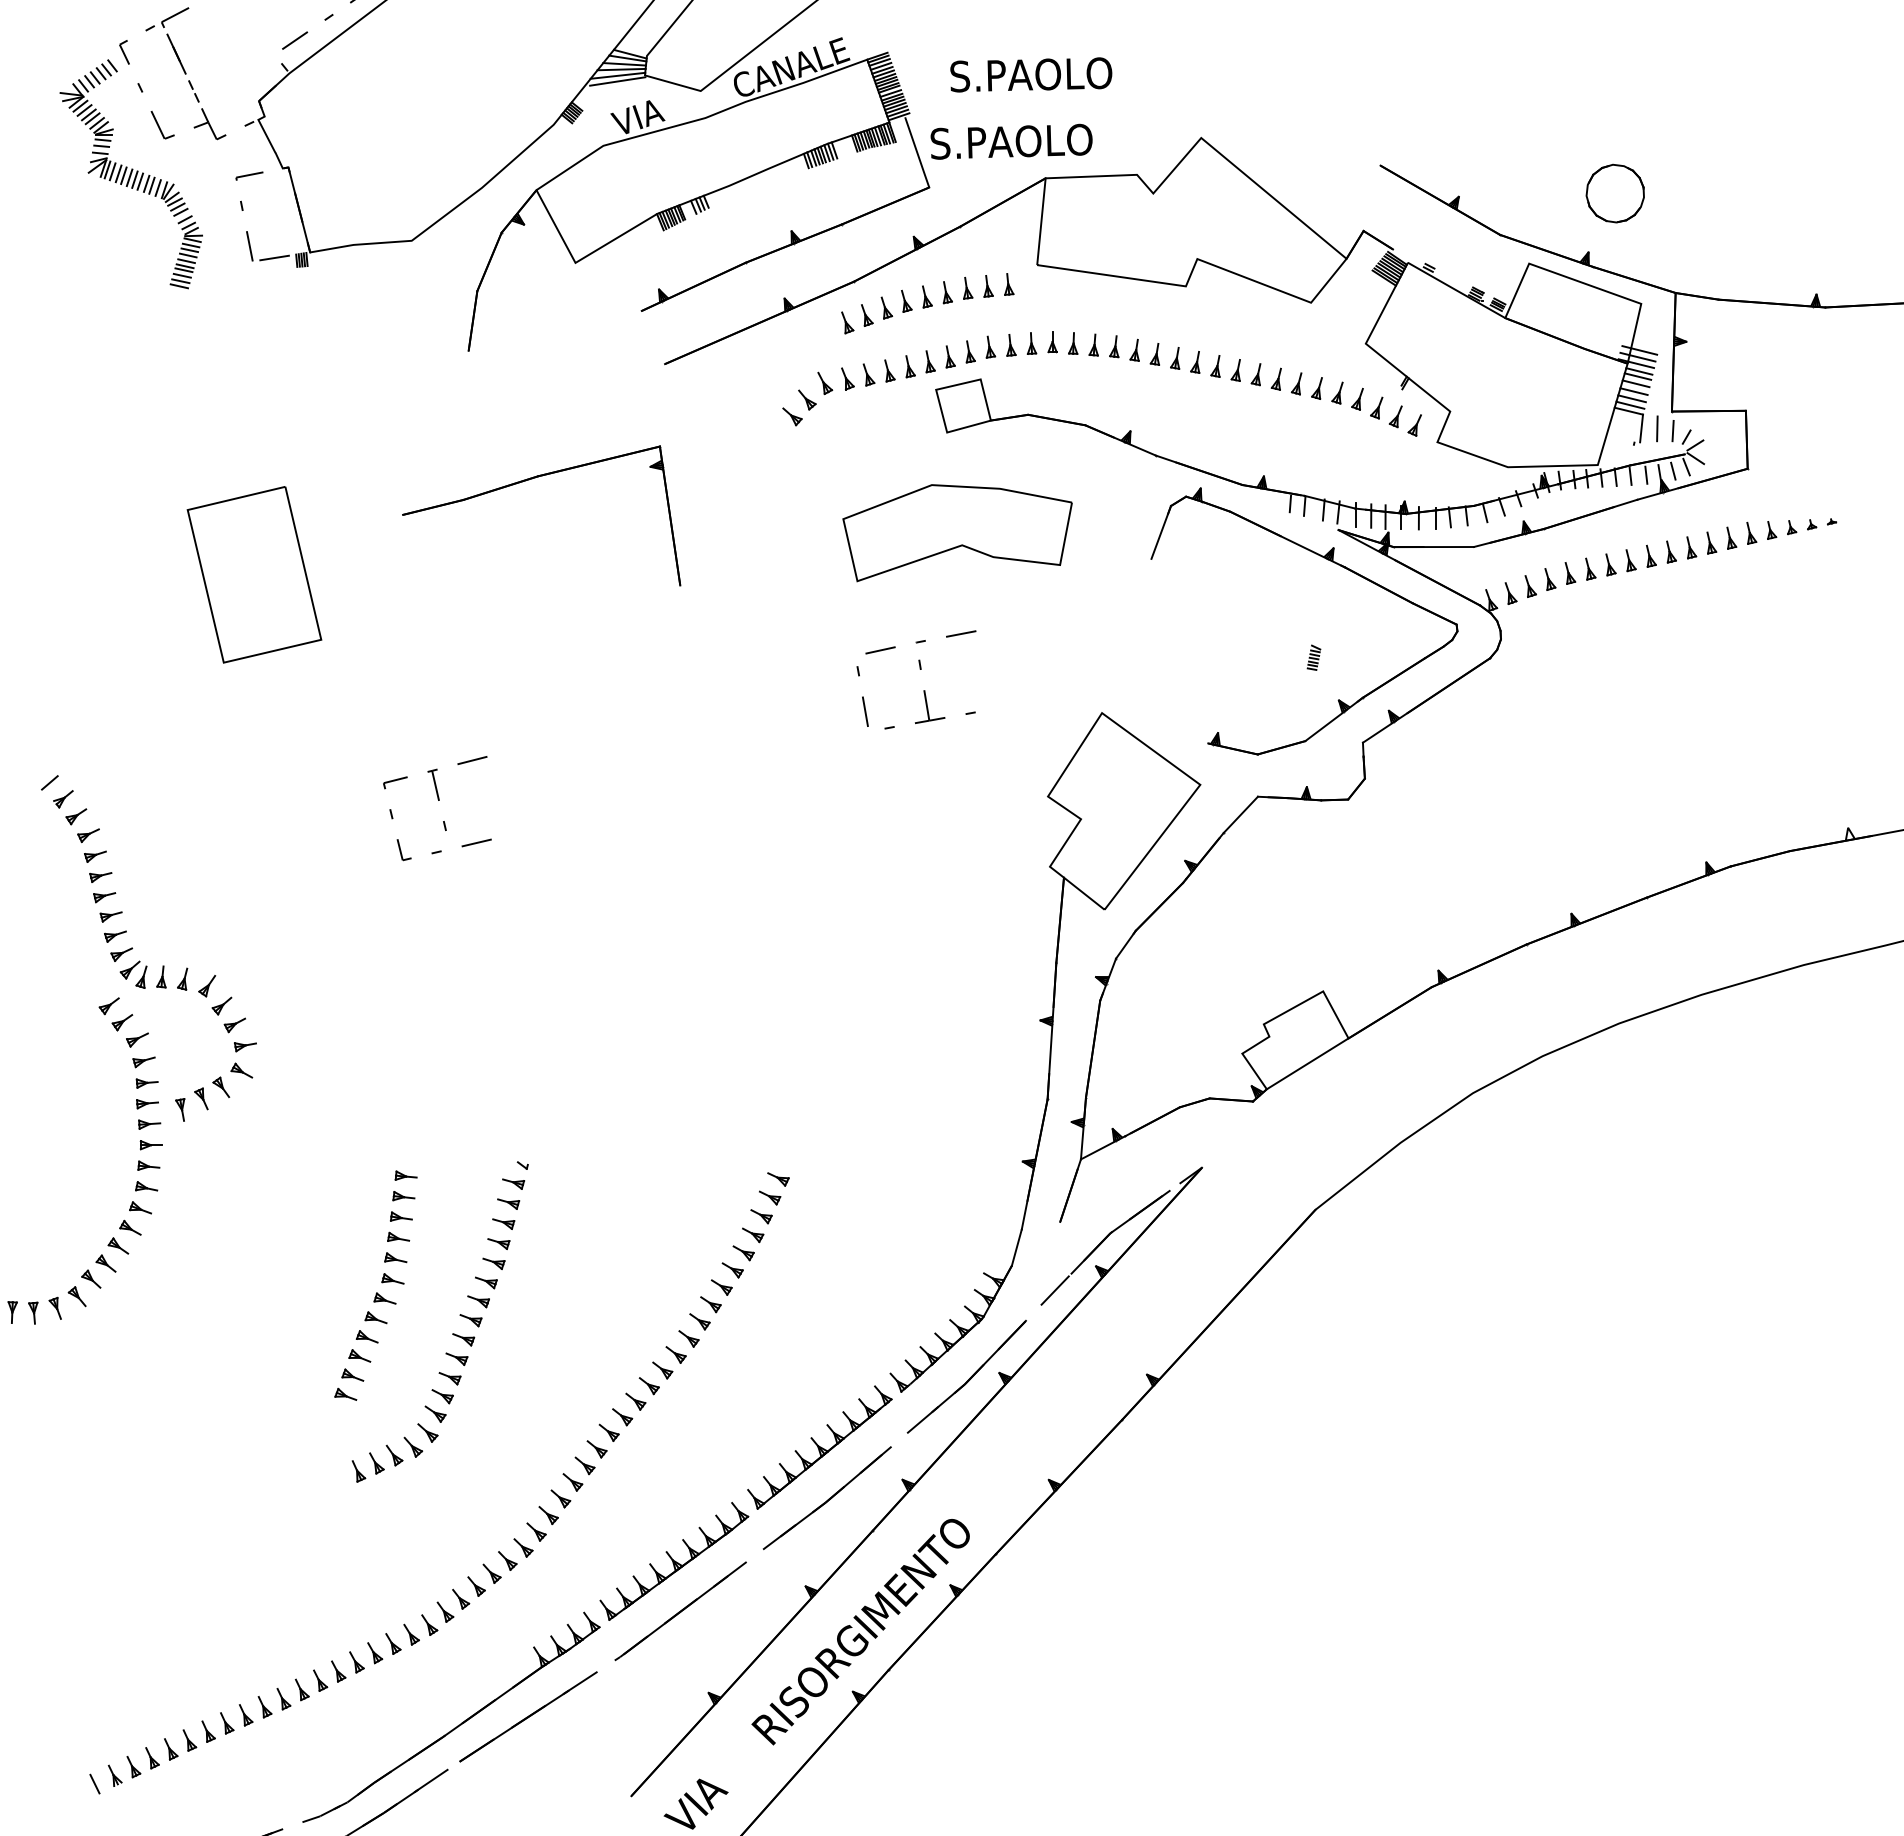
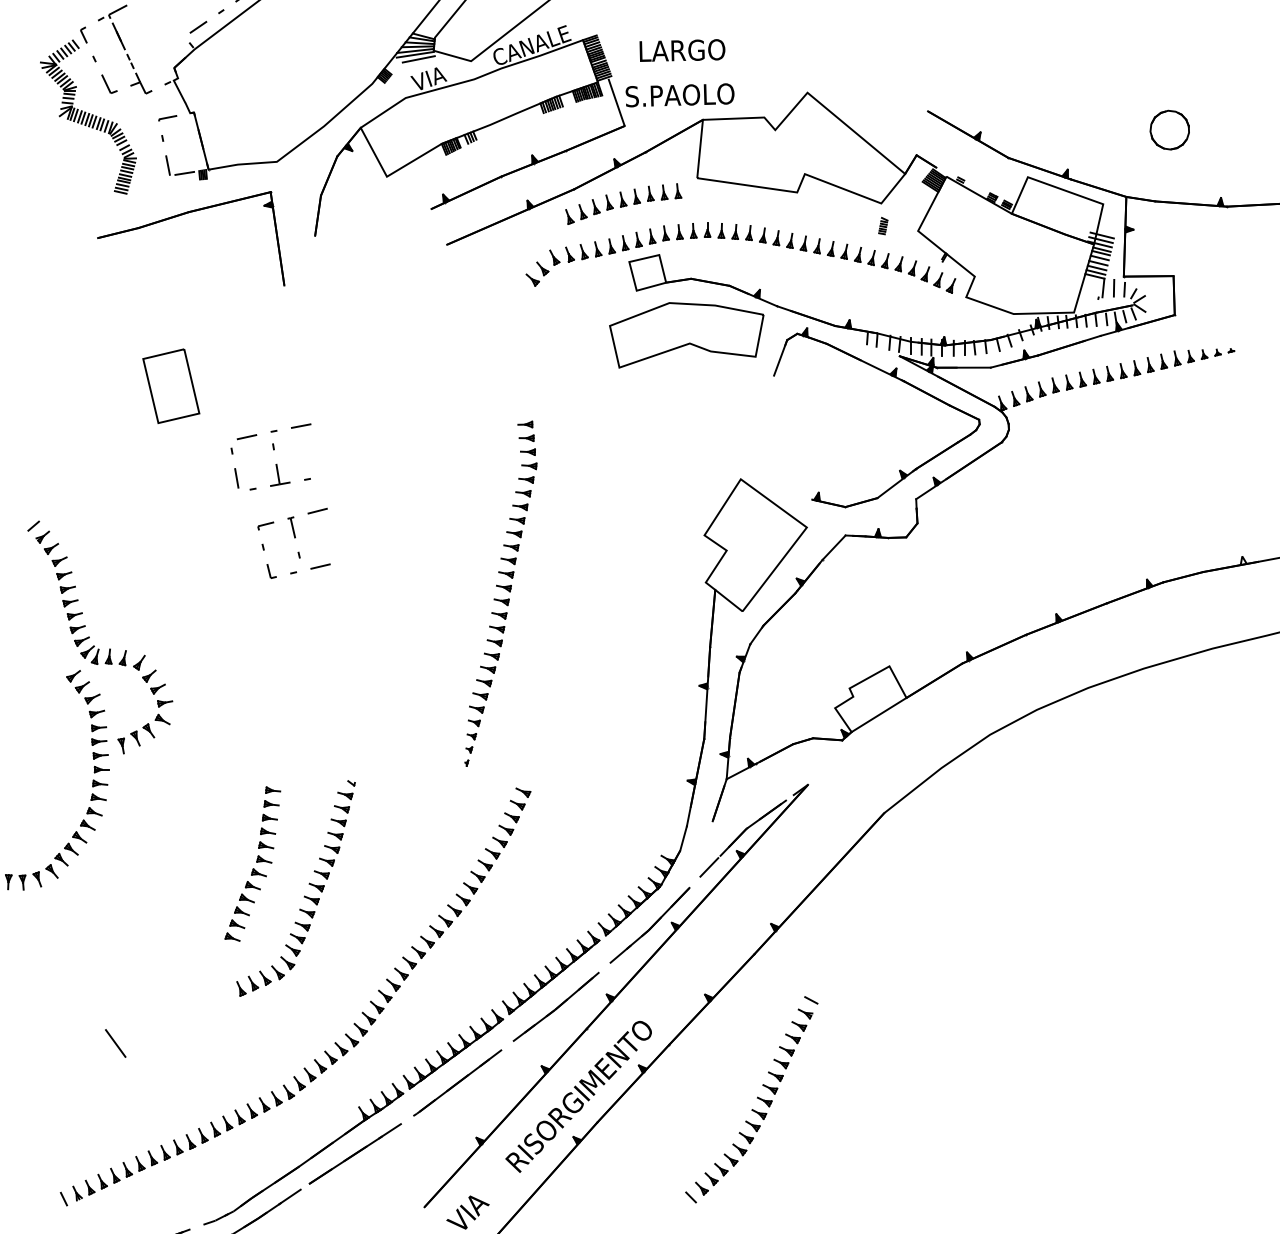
text: (1030, 75) -> (692, 50), S.PAOLO -> LARGO
line: (622, 88) -> (418, 59), added
part: (1614, 192) -> (1169, 129), moved
part: (528, 481) -> (182, 215), moved
part: (957, 533) -> (686, 335), moved
part: (254, 573) -> (171, 385), size x0.62
part: (1314, 656) -> (883, 225), moved
part: (920, 670) -> (273, 450), moved
part: (744, 883) -> (500, 593), added
line: (171, 1552) -> (115, 1043), added
part: (1126, 1634) -> (757, 1098), added

